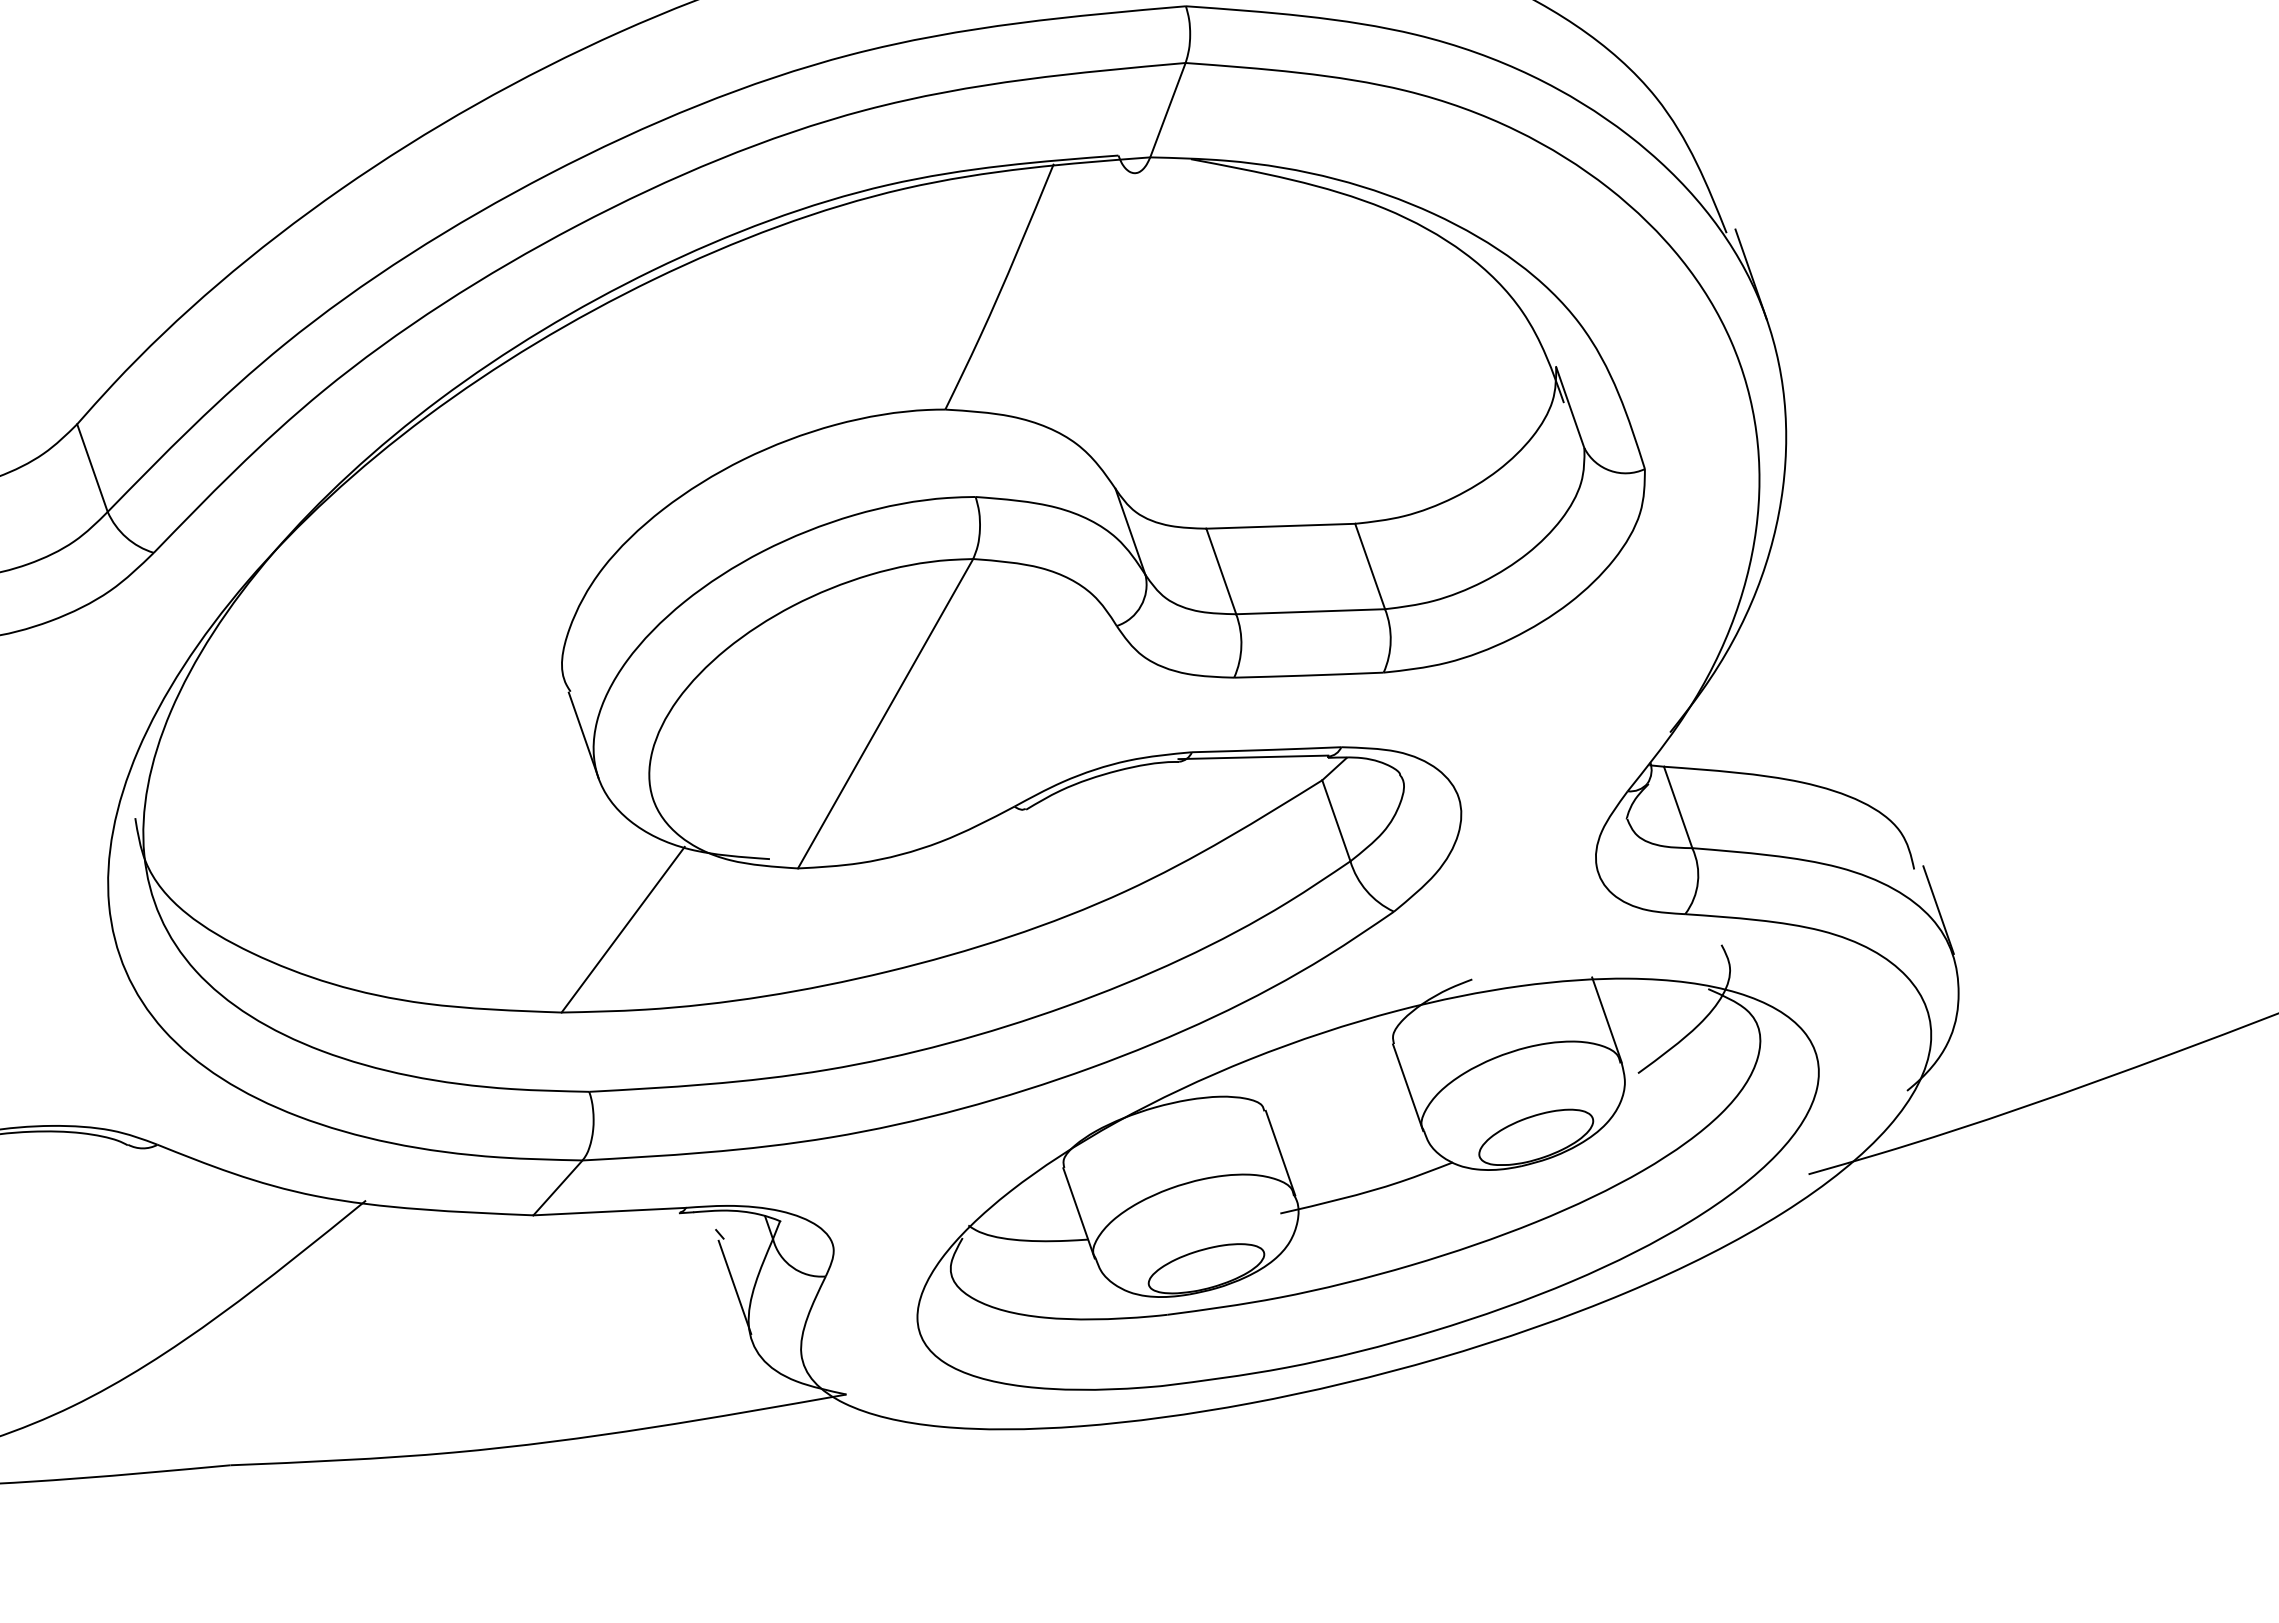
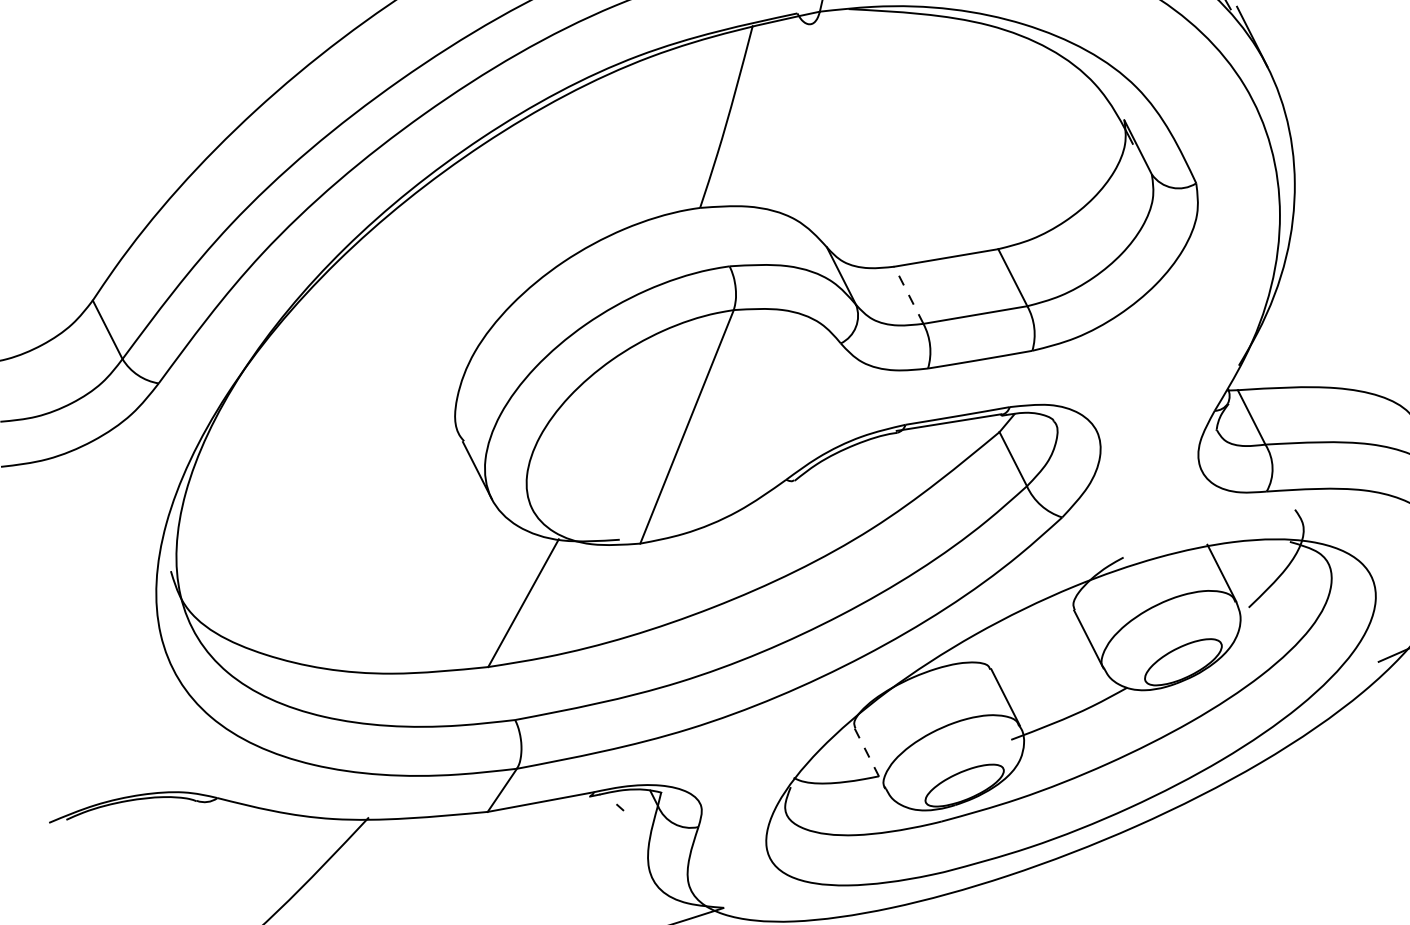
line: (1221, 571) -> (909, 295), solid -> dashed
line: (1079, 1213) -> (870, 758), solid -> dashed
line: (734, 1286) -> (635, 842), removed

